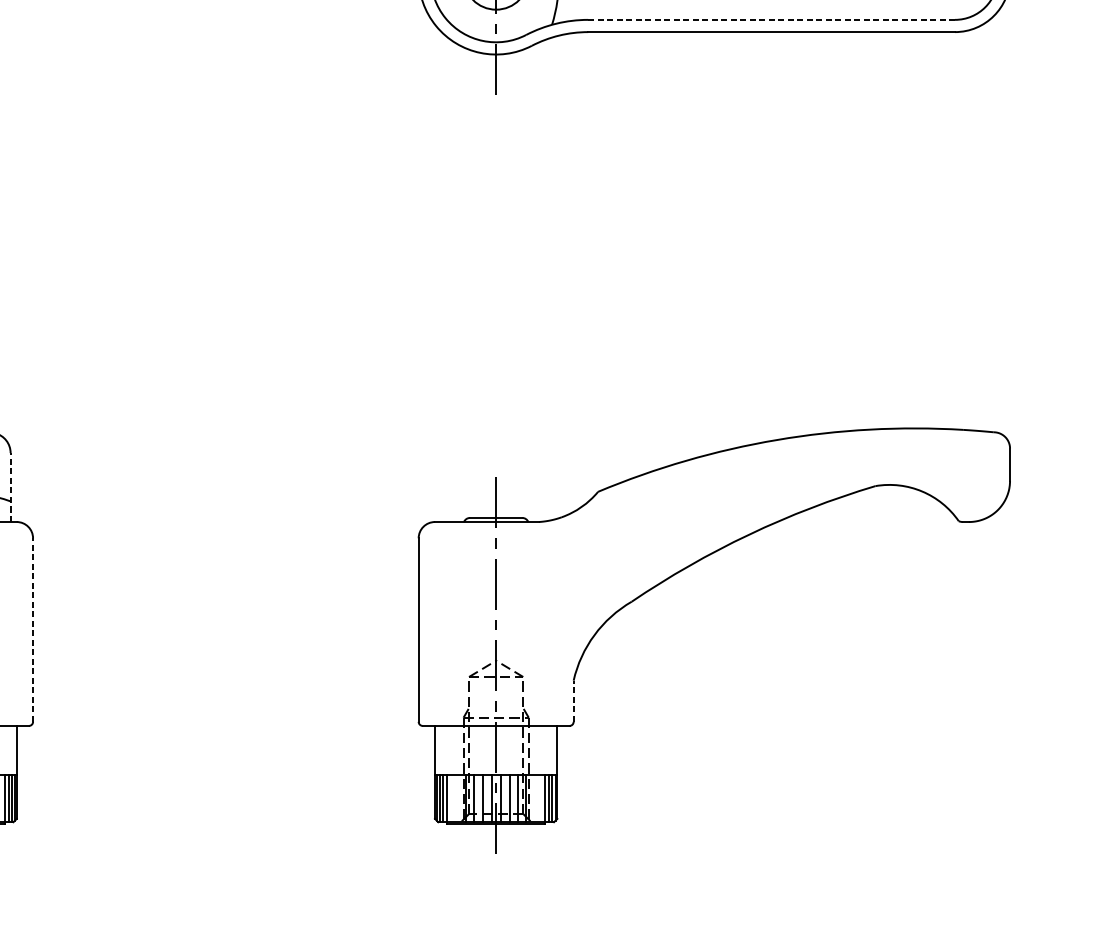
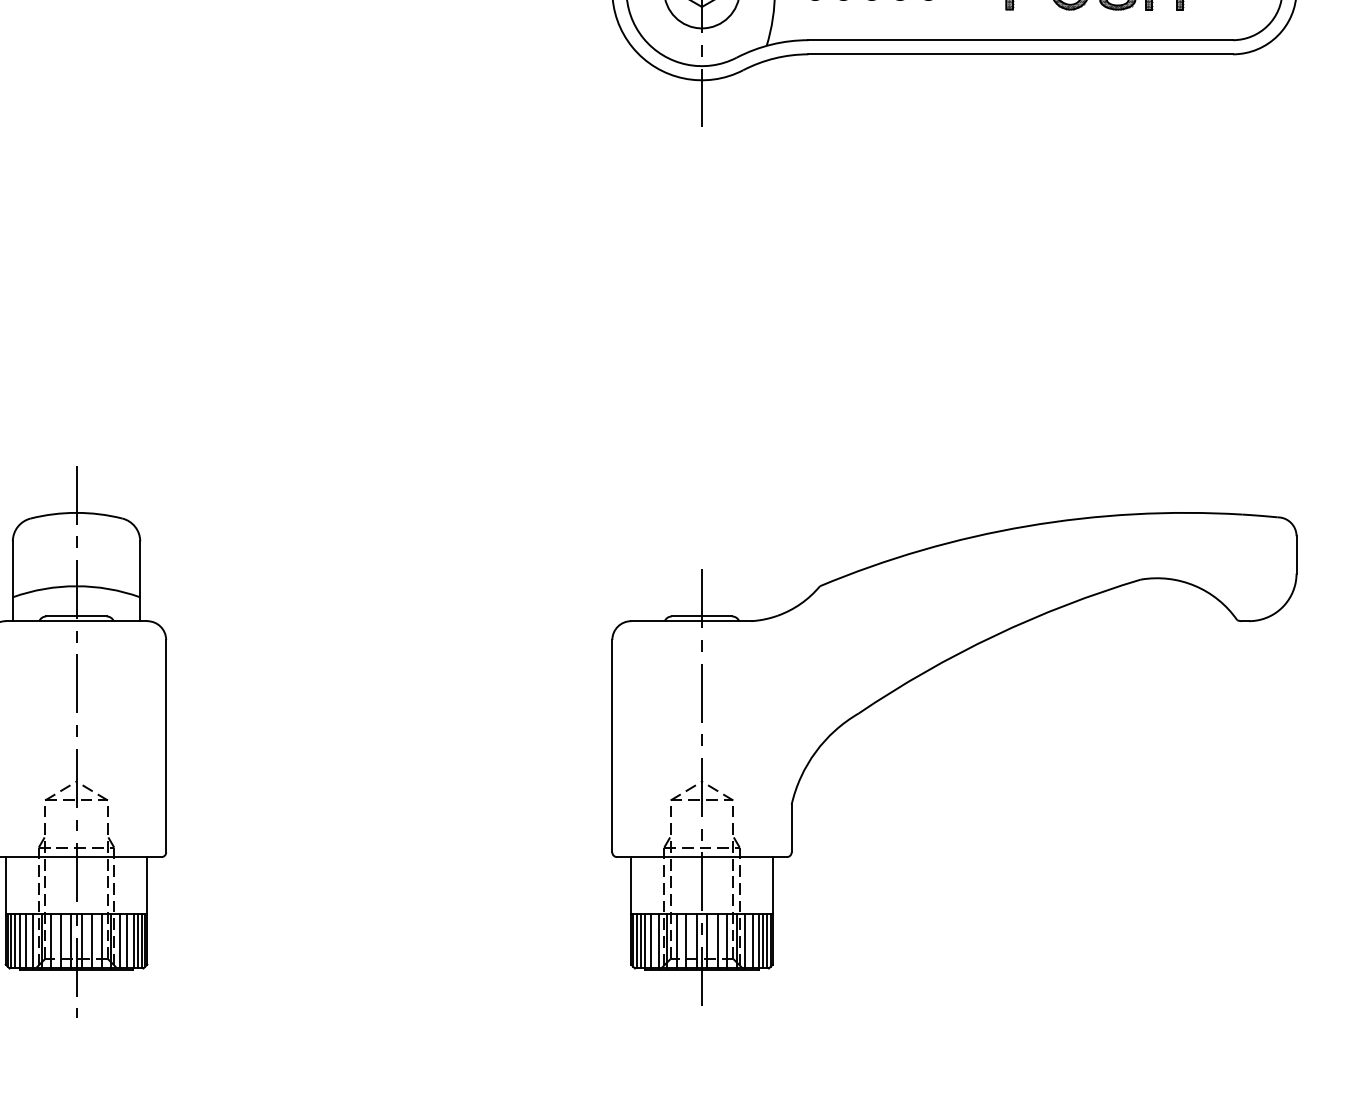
line: (772, 20) -> (1021, 40), dashed -> solid
line: (10, 487) -> (140, 581), dashed -> solid
line: (33, 629) -> (166, 745), dashed -> solid
line: (573, 701) -> (791, 828), dashed -> solid
line: (452, 798) -> (651, 940), added
line: (458, 798) -> (658, 940), added
line: (533, 798) -> (745, 940), added
line: (539, 798) -> (752, 940), added

